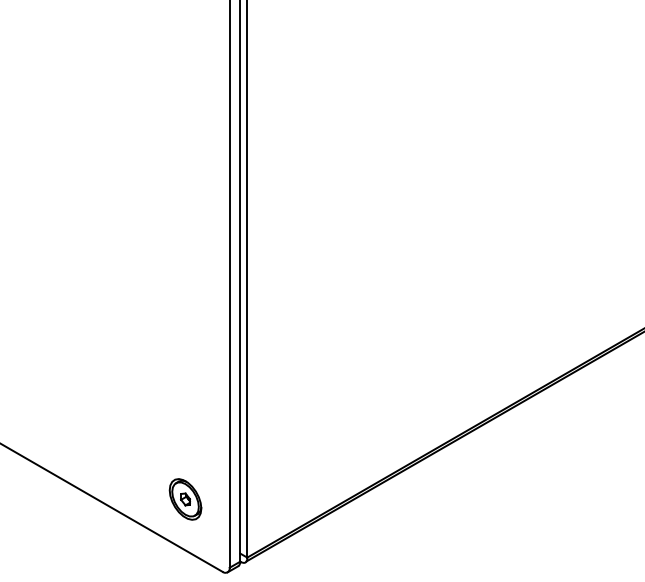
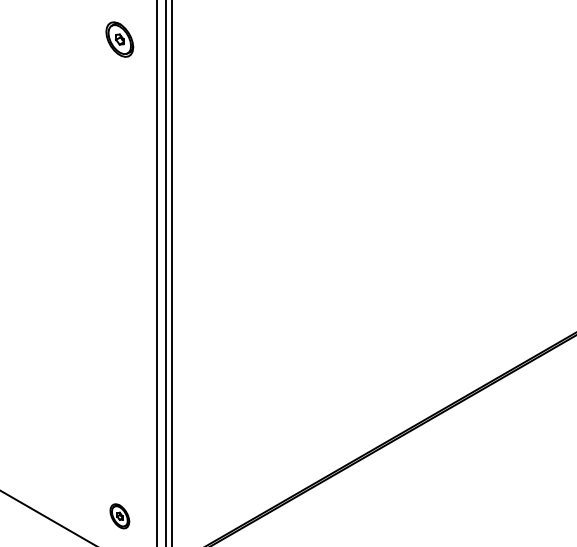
part: (185, 499) -> (119, 516), size x0.7

